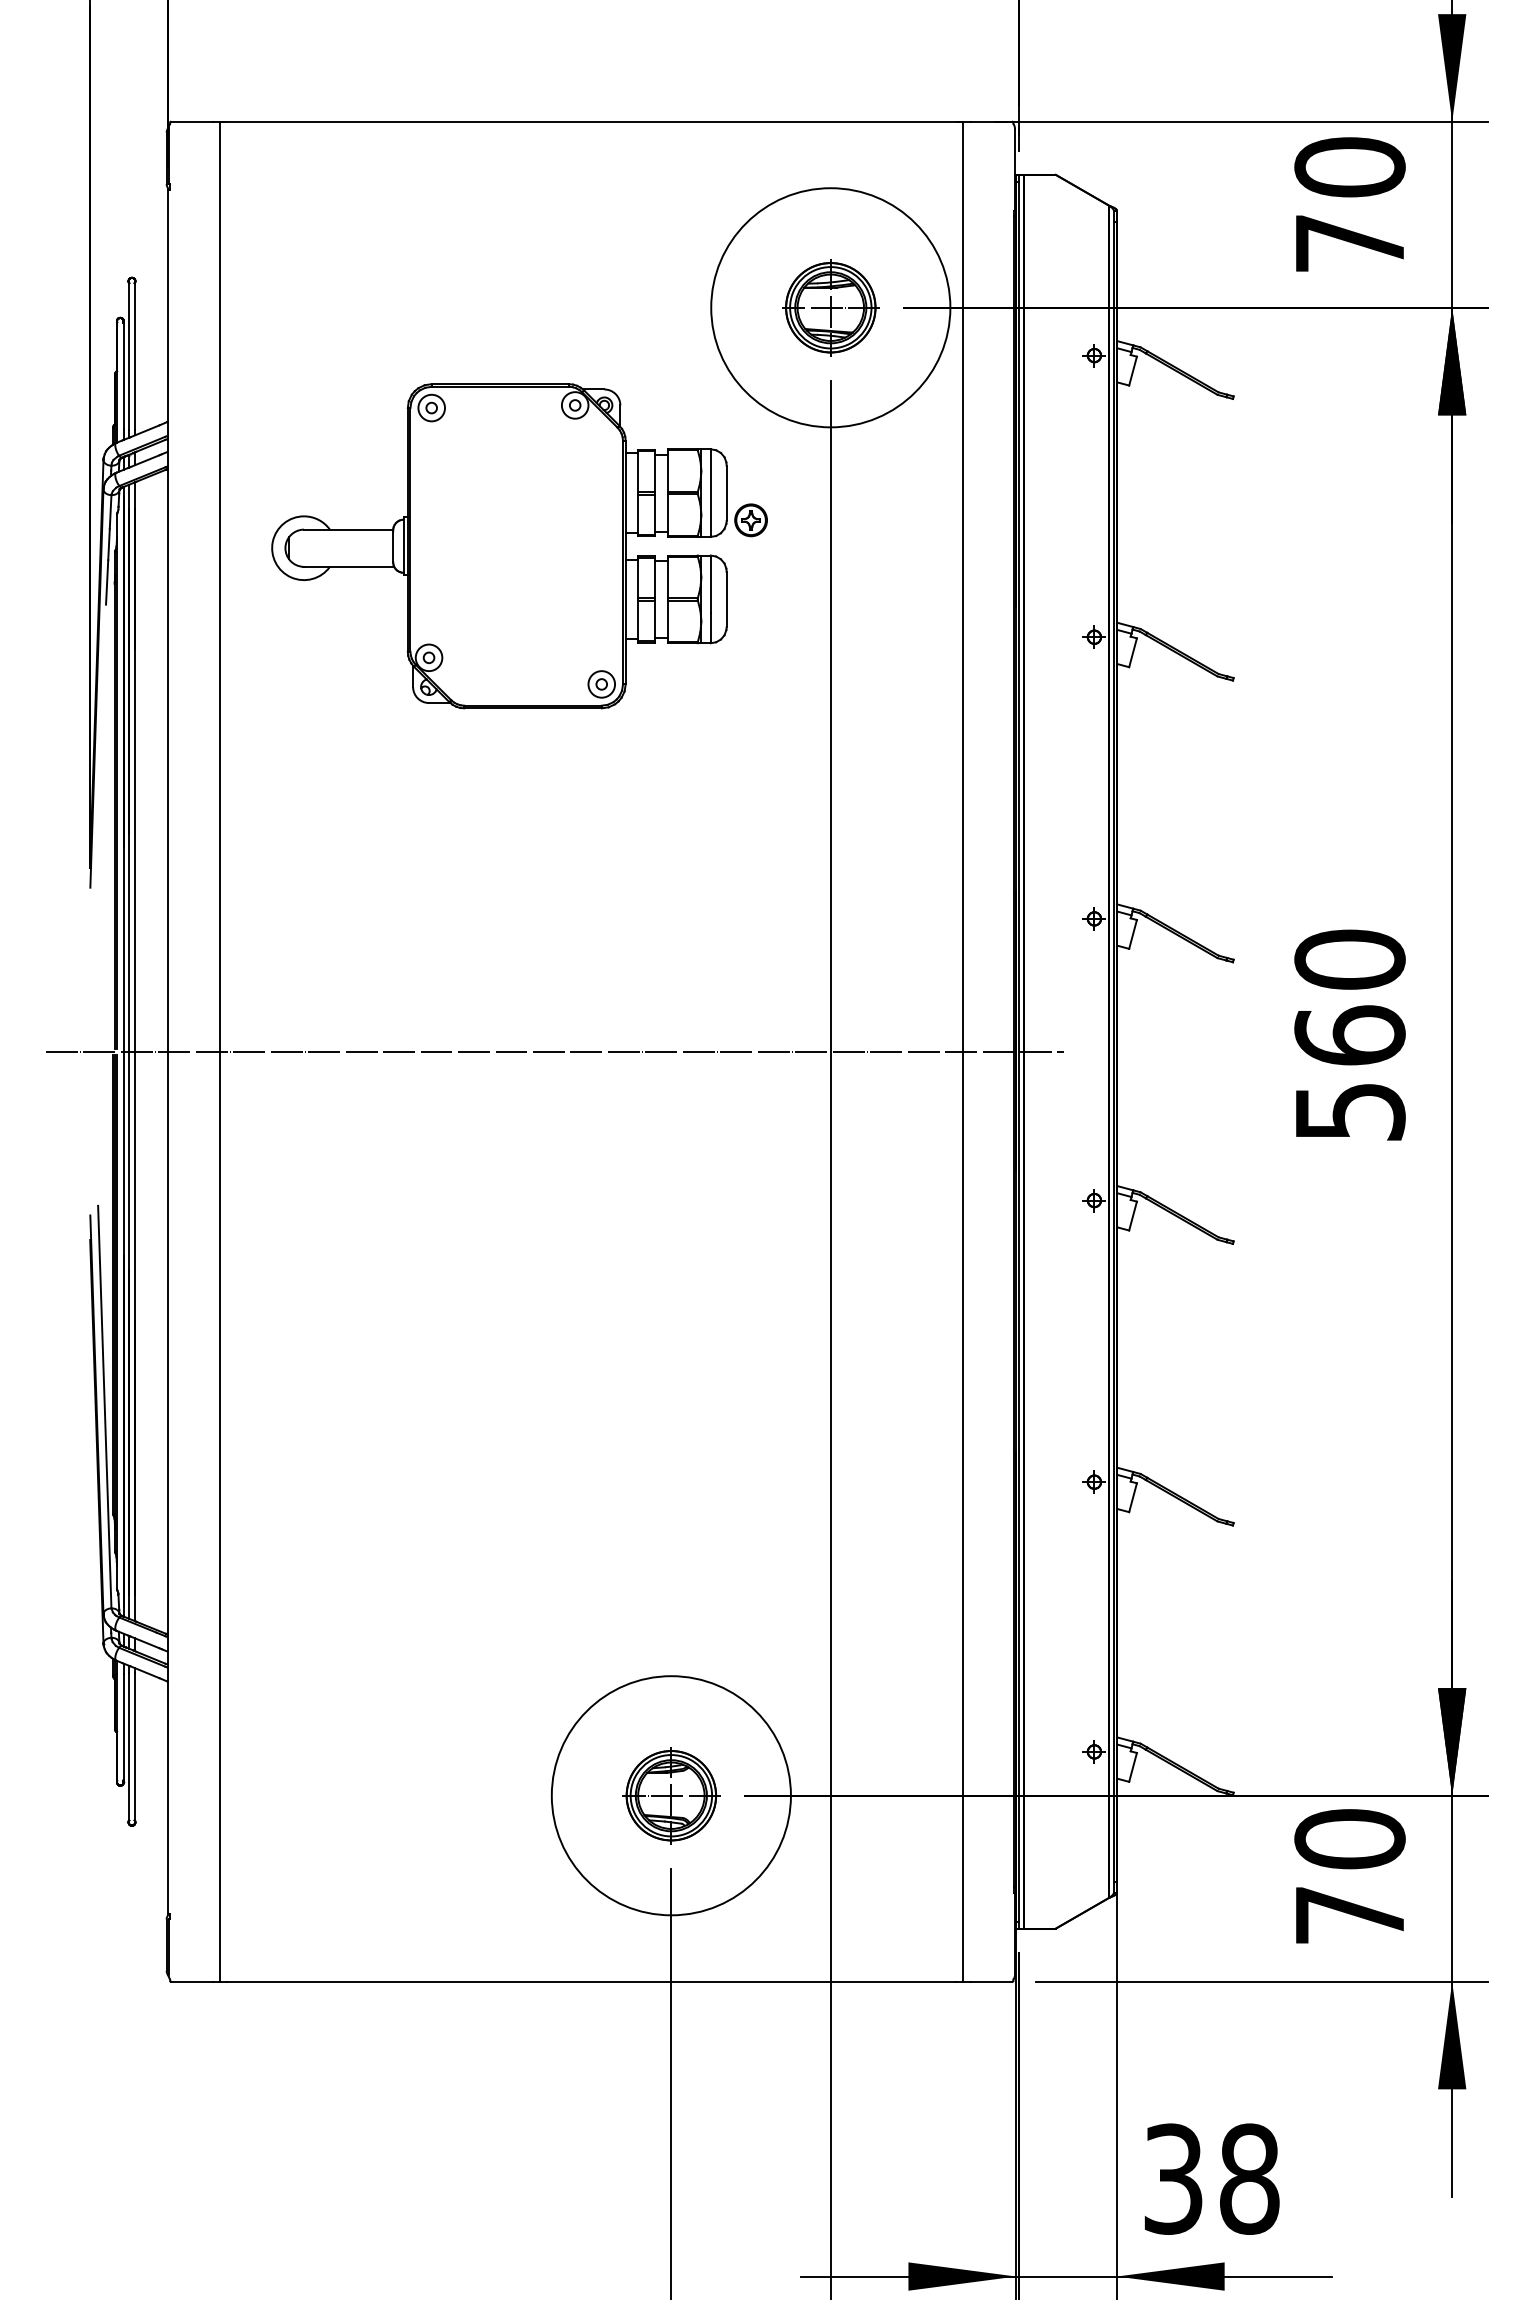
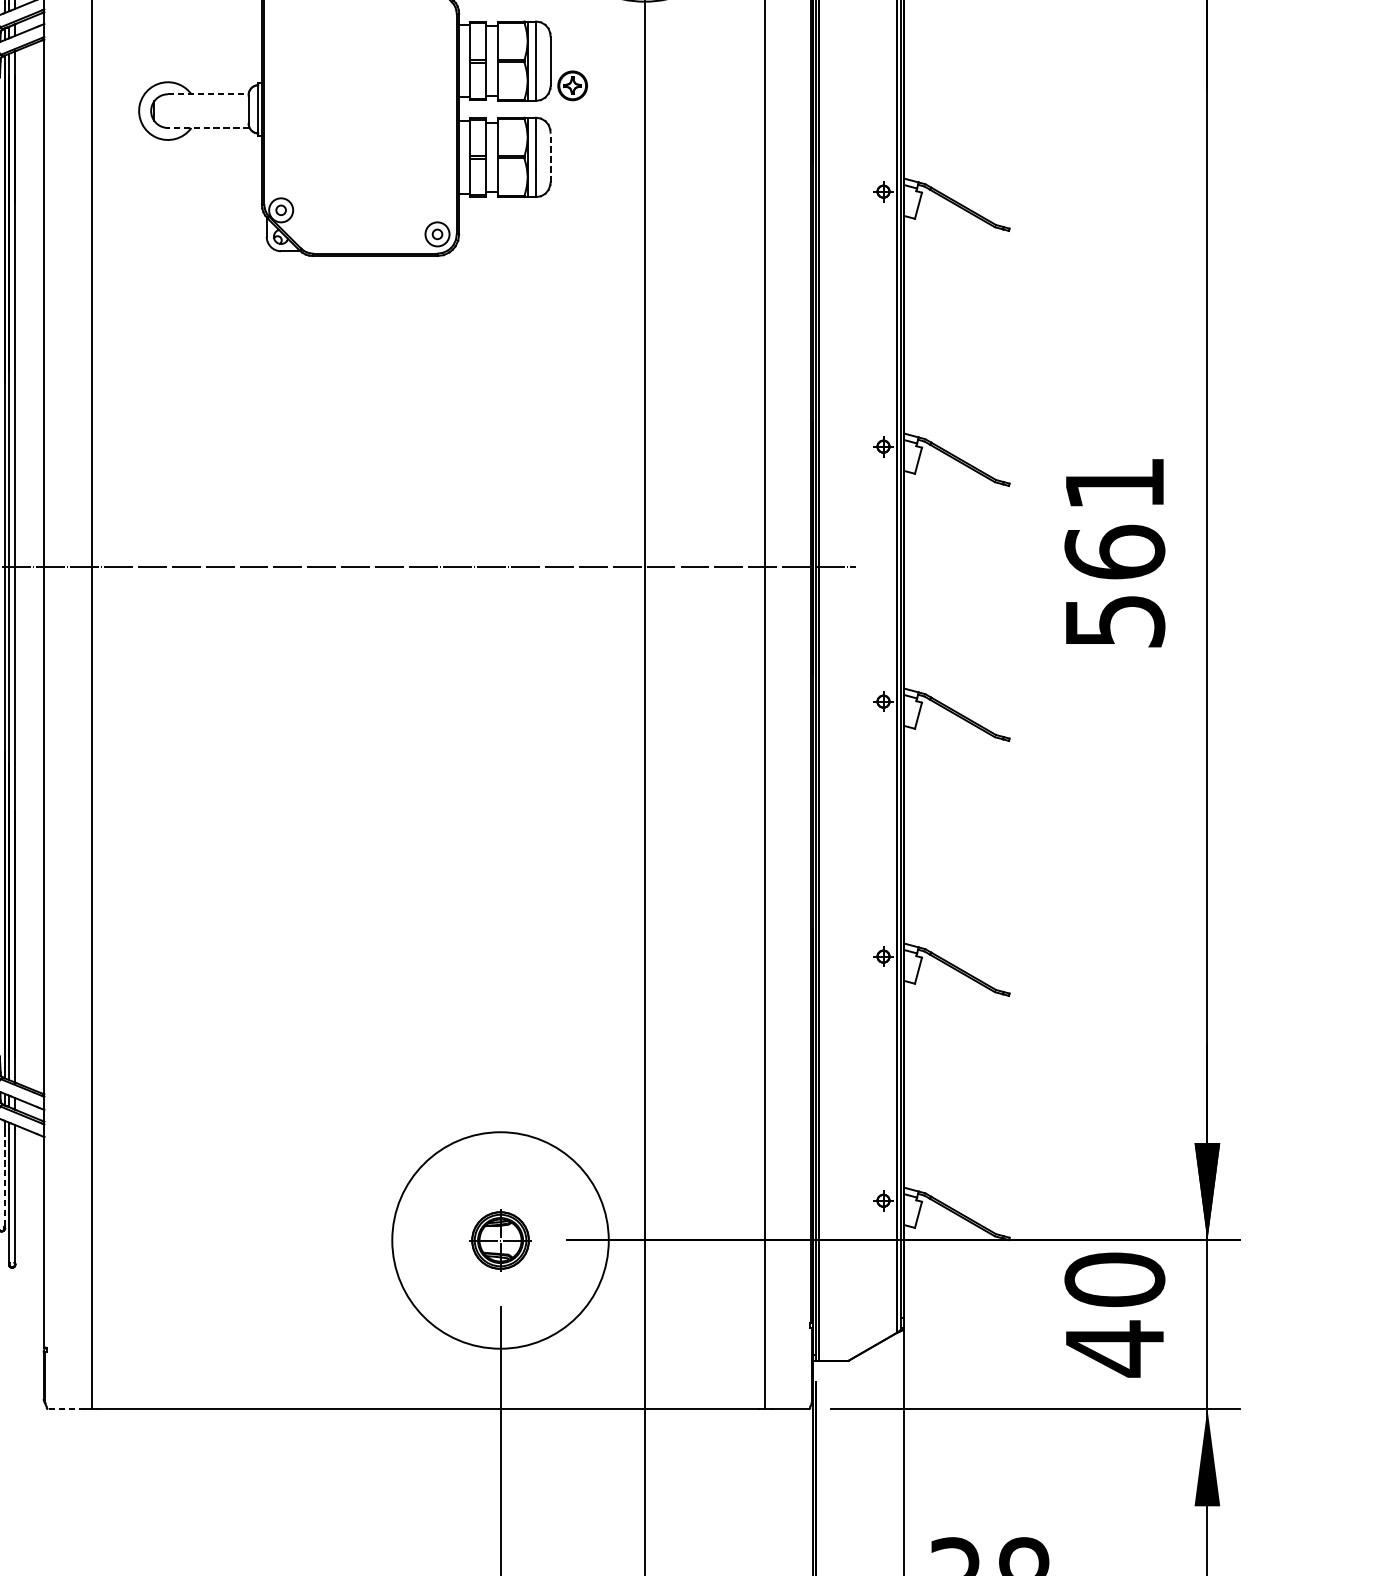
line: (348, 529) -> (208, 94), solid -> dashed
line: (348, 566) -> (208, 127), solid -> dashed
line: (726, 599) -> (550, 157), solid -> dashed
text: (1349, 959) -> (1114, 483), 560 -> 561
line: (123, 1727) -> (4, 1178), solid -> dashed
part: (671, 1795) -> (500, 1240), size x0.7
text: (1349, 1915) -> (1114, 1348), 70 -> 40
line: (191, 1981) -> (66, 1408), solid -> dashed

